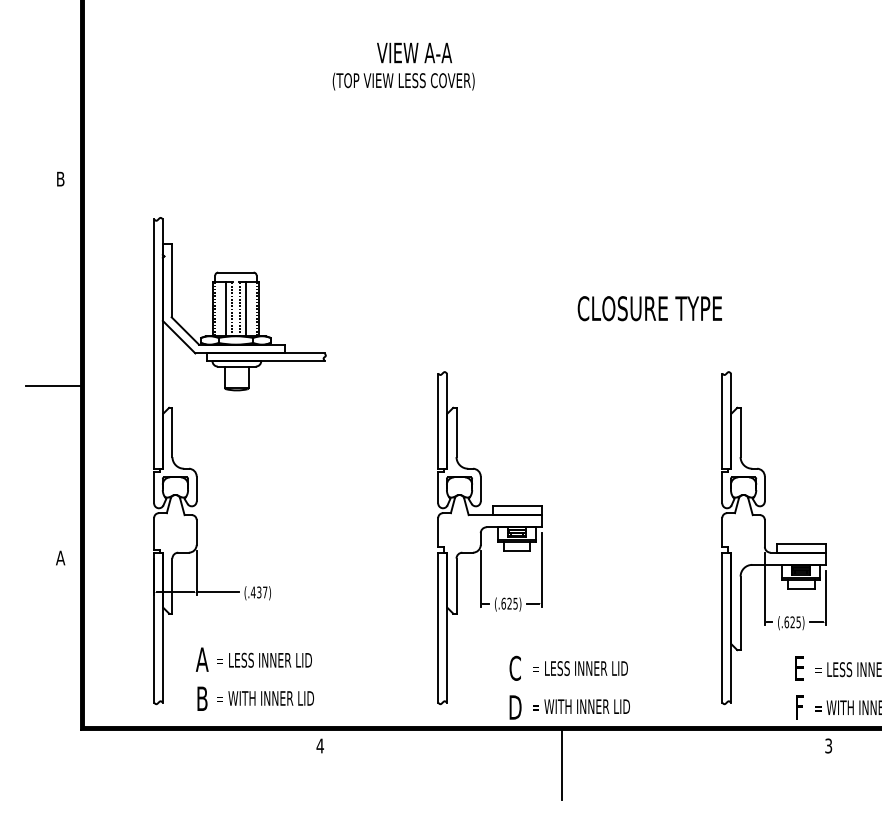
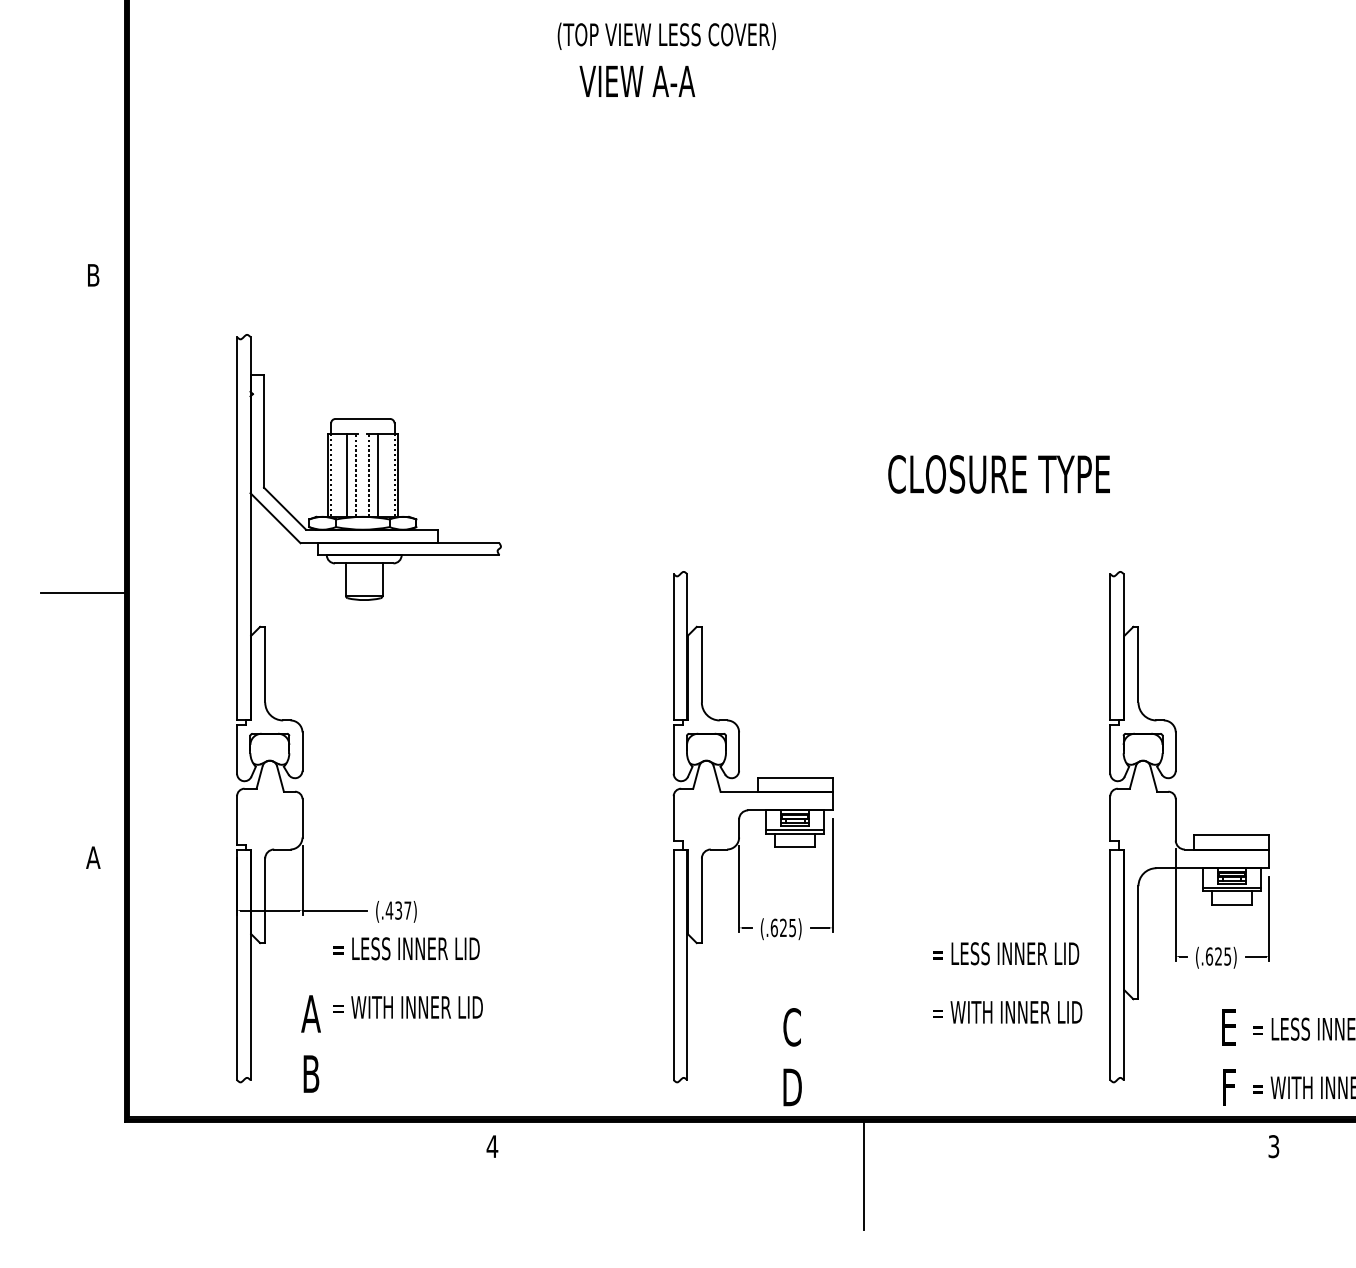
text: (403, 81) -> (666, 36), moved
text: (265, 678) -> (408, 976), moved
text: (581, 687) -> (1007, 982), moved

